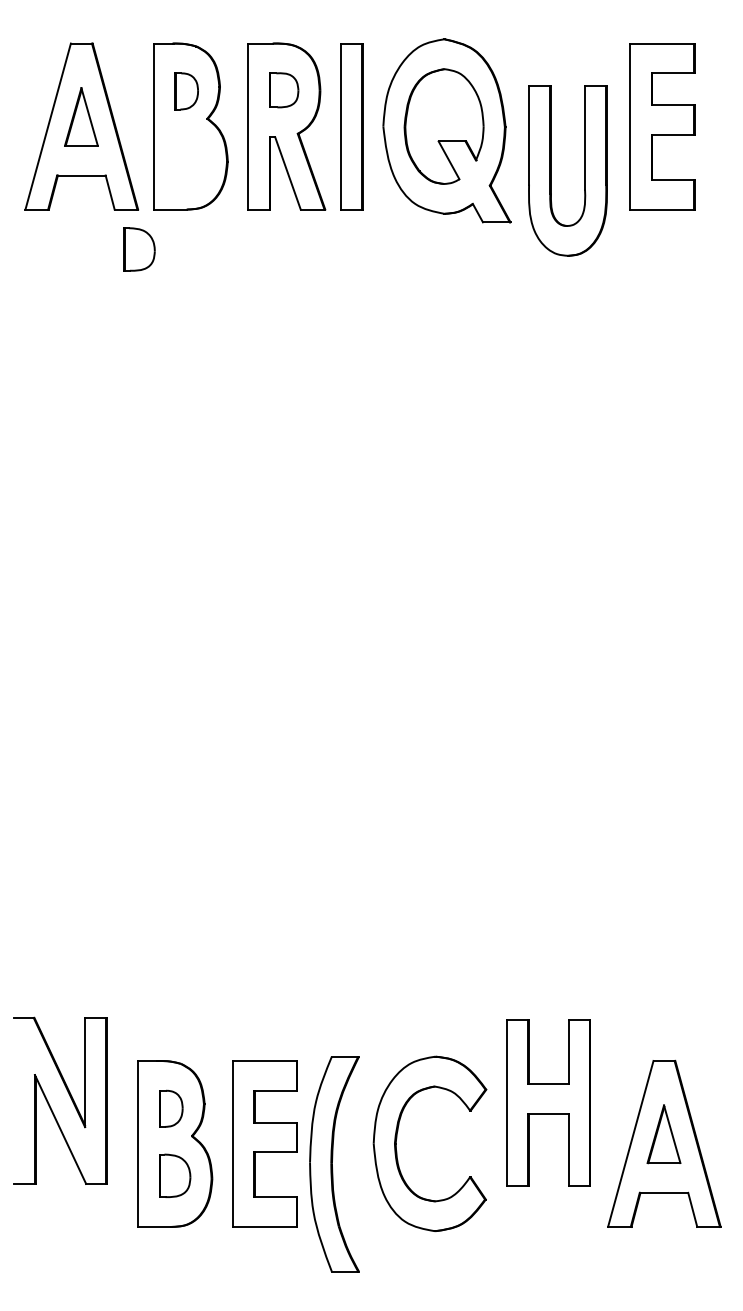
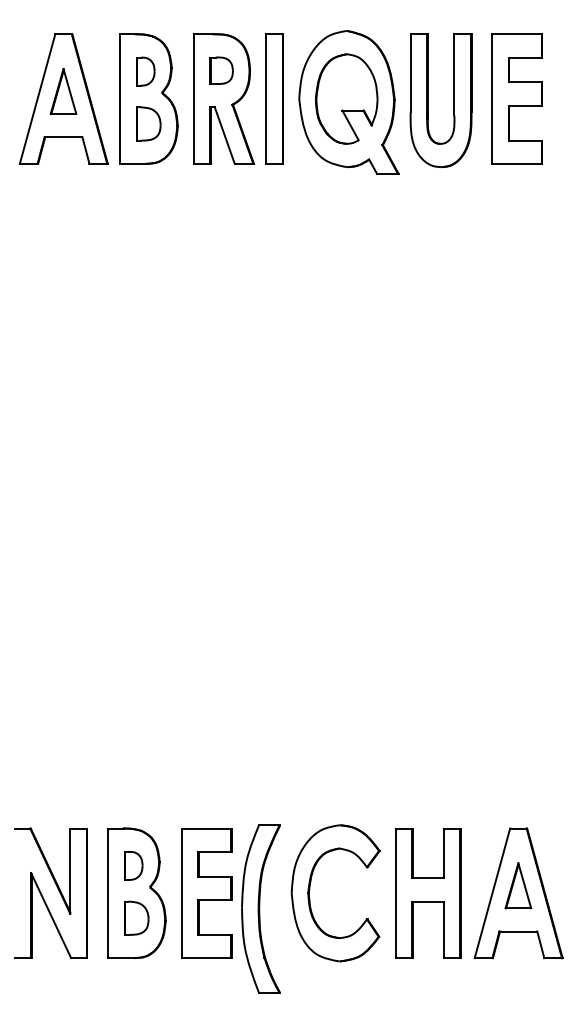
part: (551, 170) -> (428, 100), moved
part: (139, 249) -> (148, 123), moved
part: (69, 1096) -> (58, 889), moved
part: (548, 1102) -> (428, 892), moved

